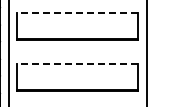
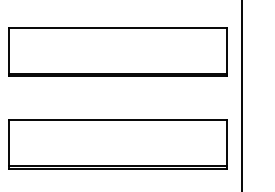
line: (77, 12) -> (117, 26), dashed -> solid
line: (77, 64) -> (117, 120), dashed -> solid

